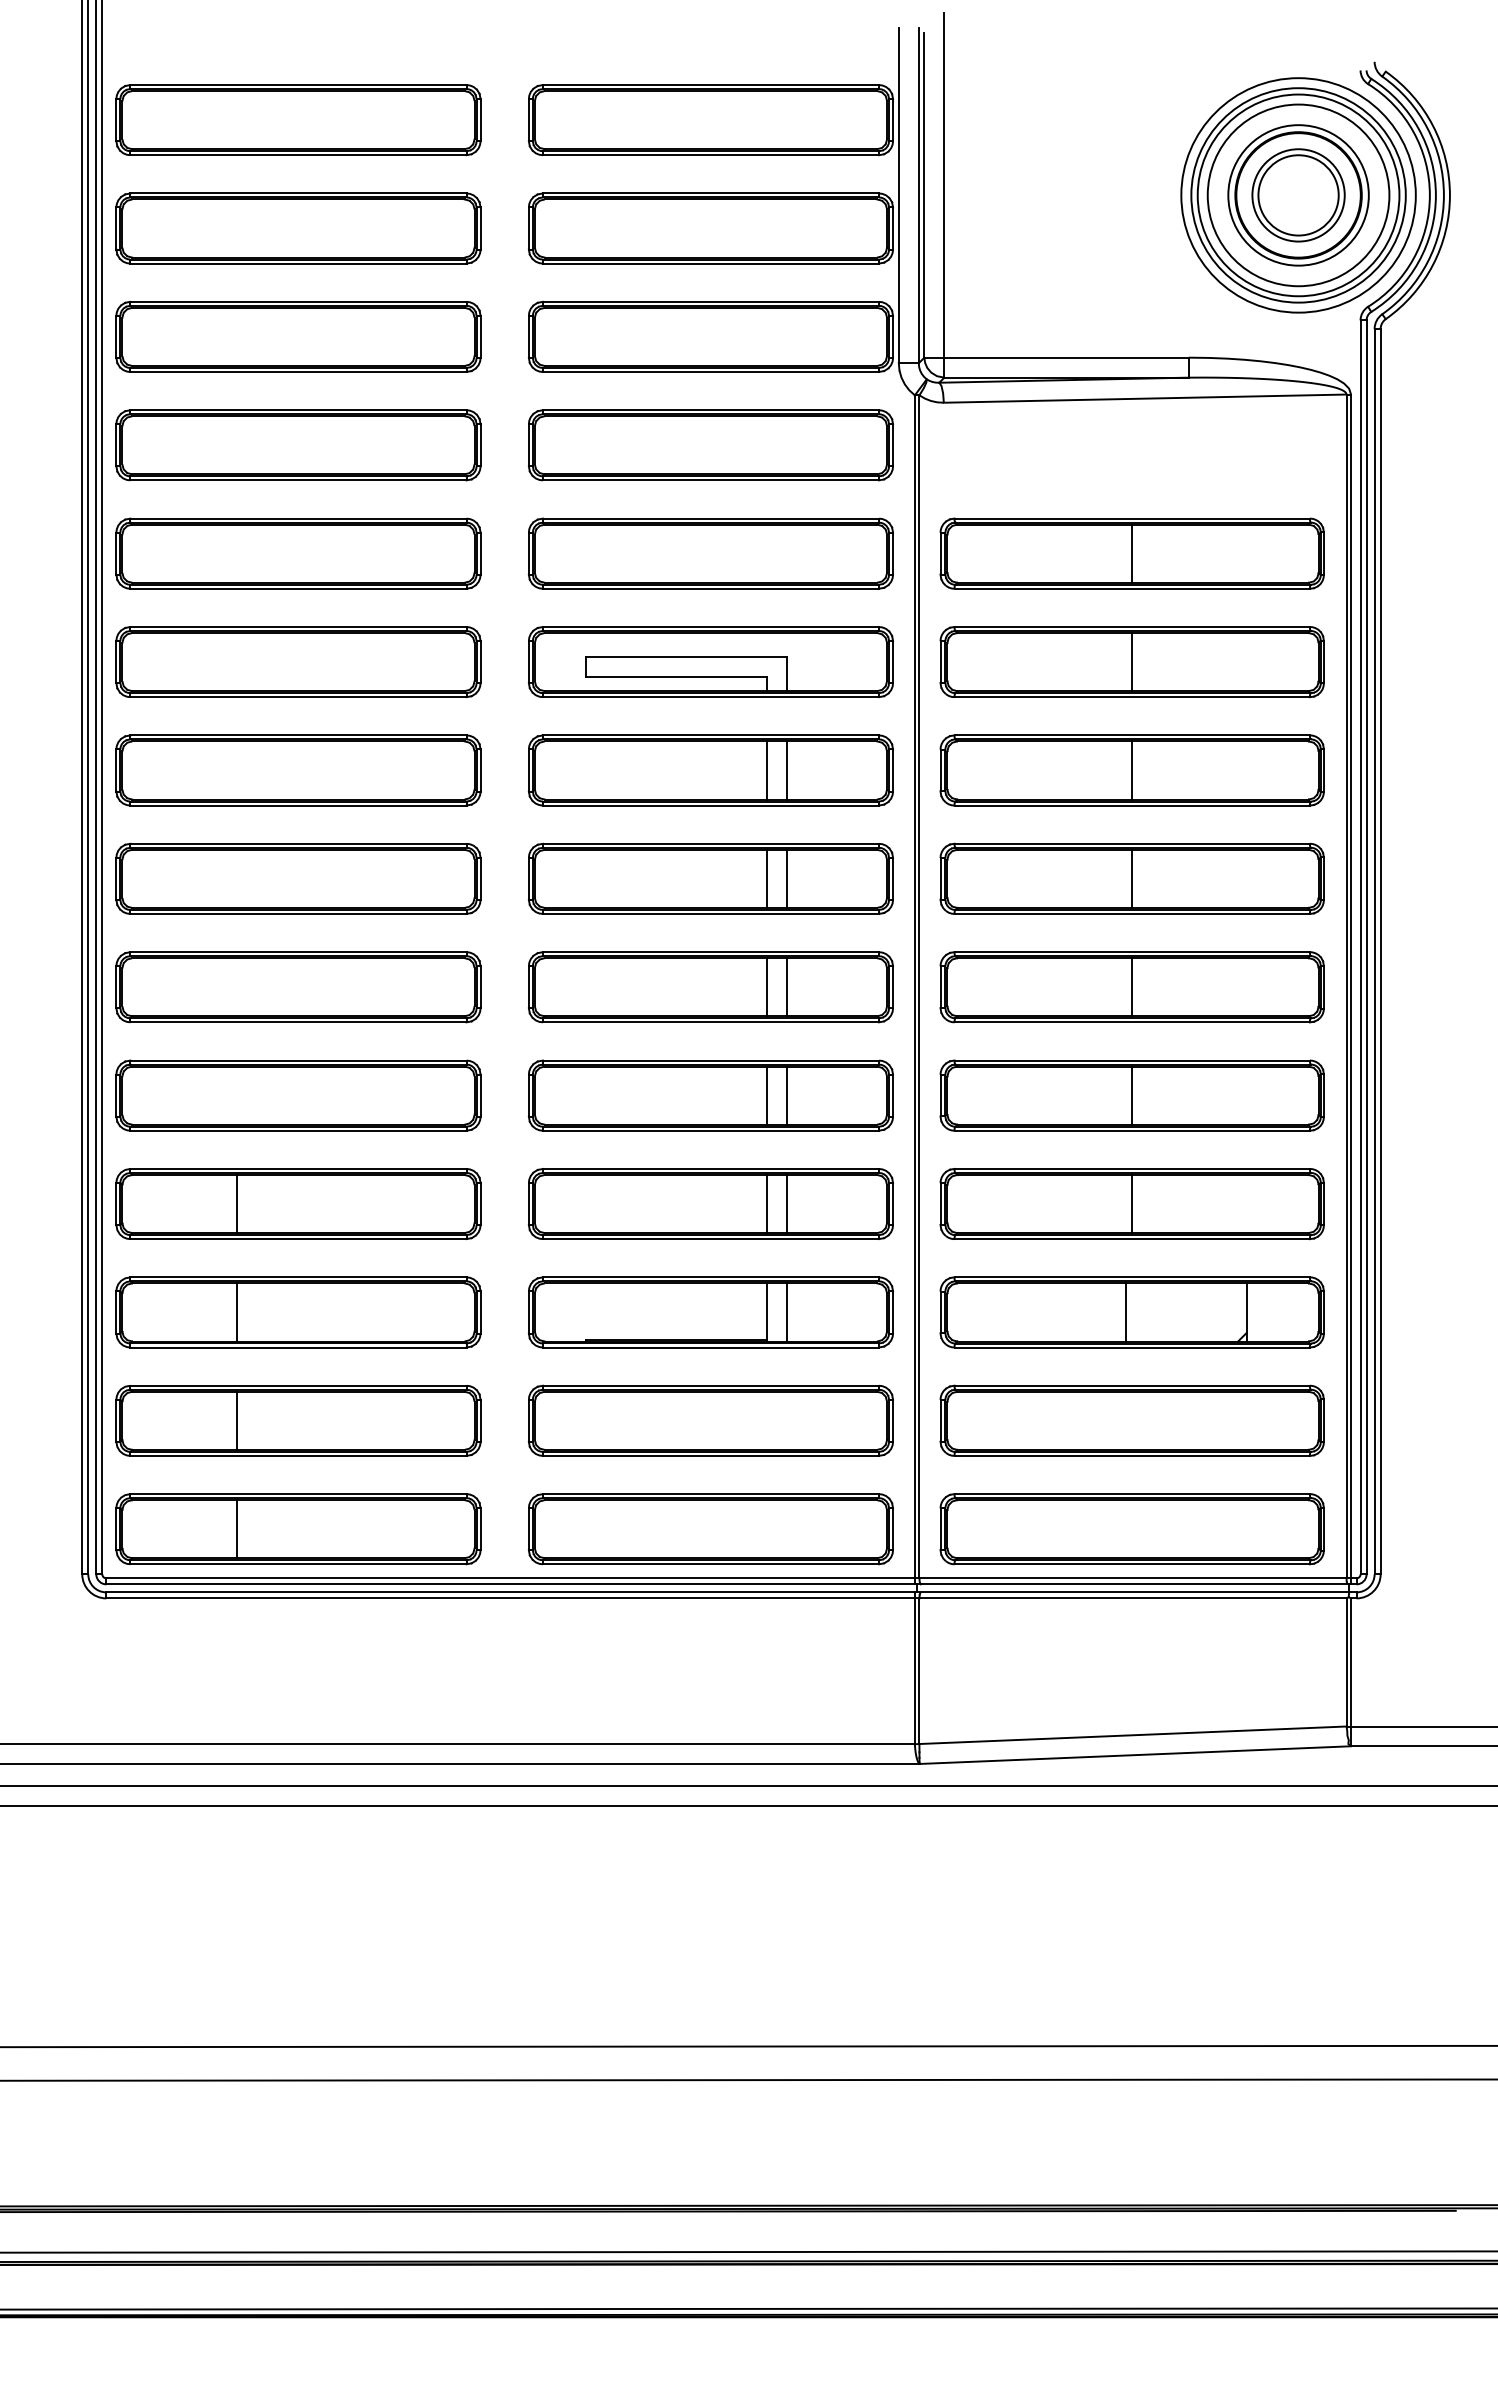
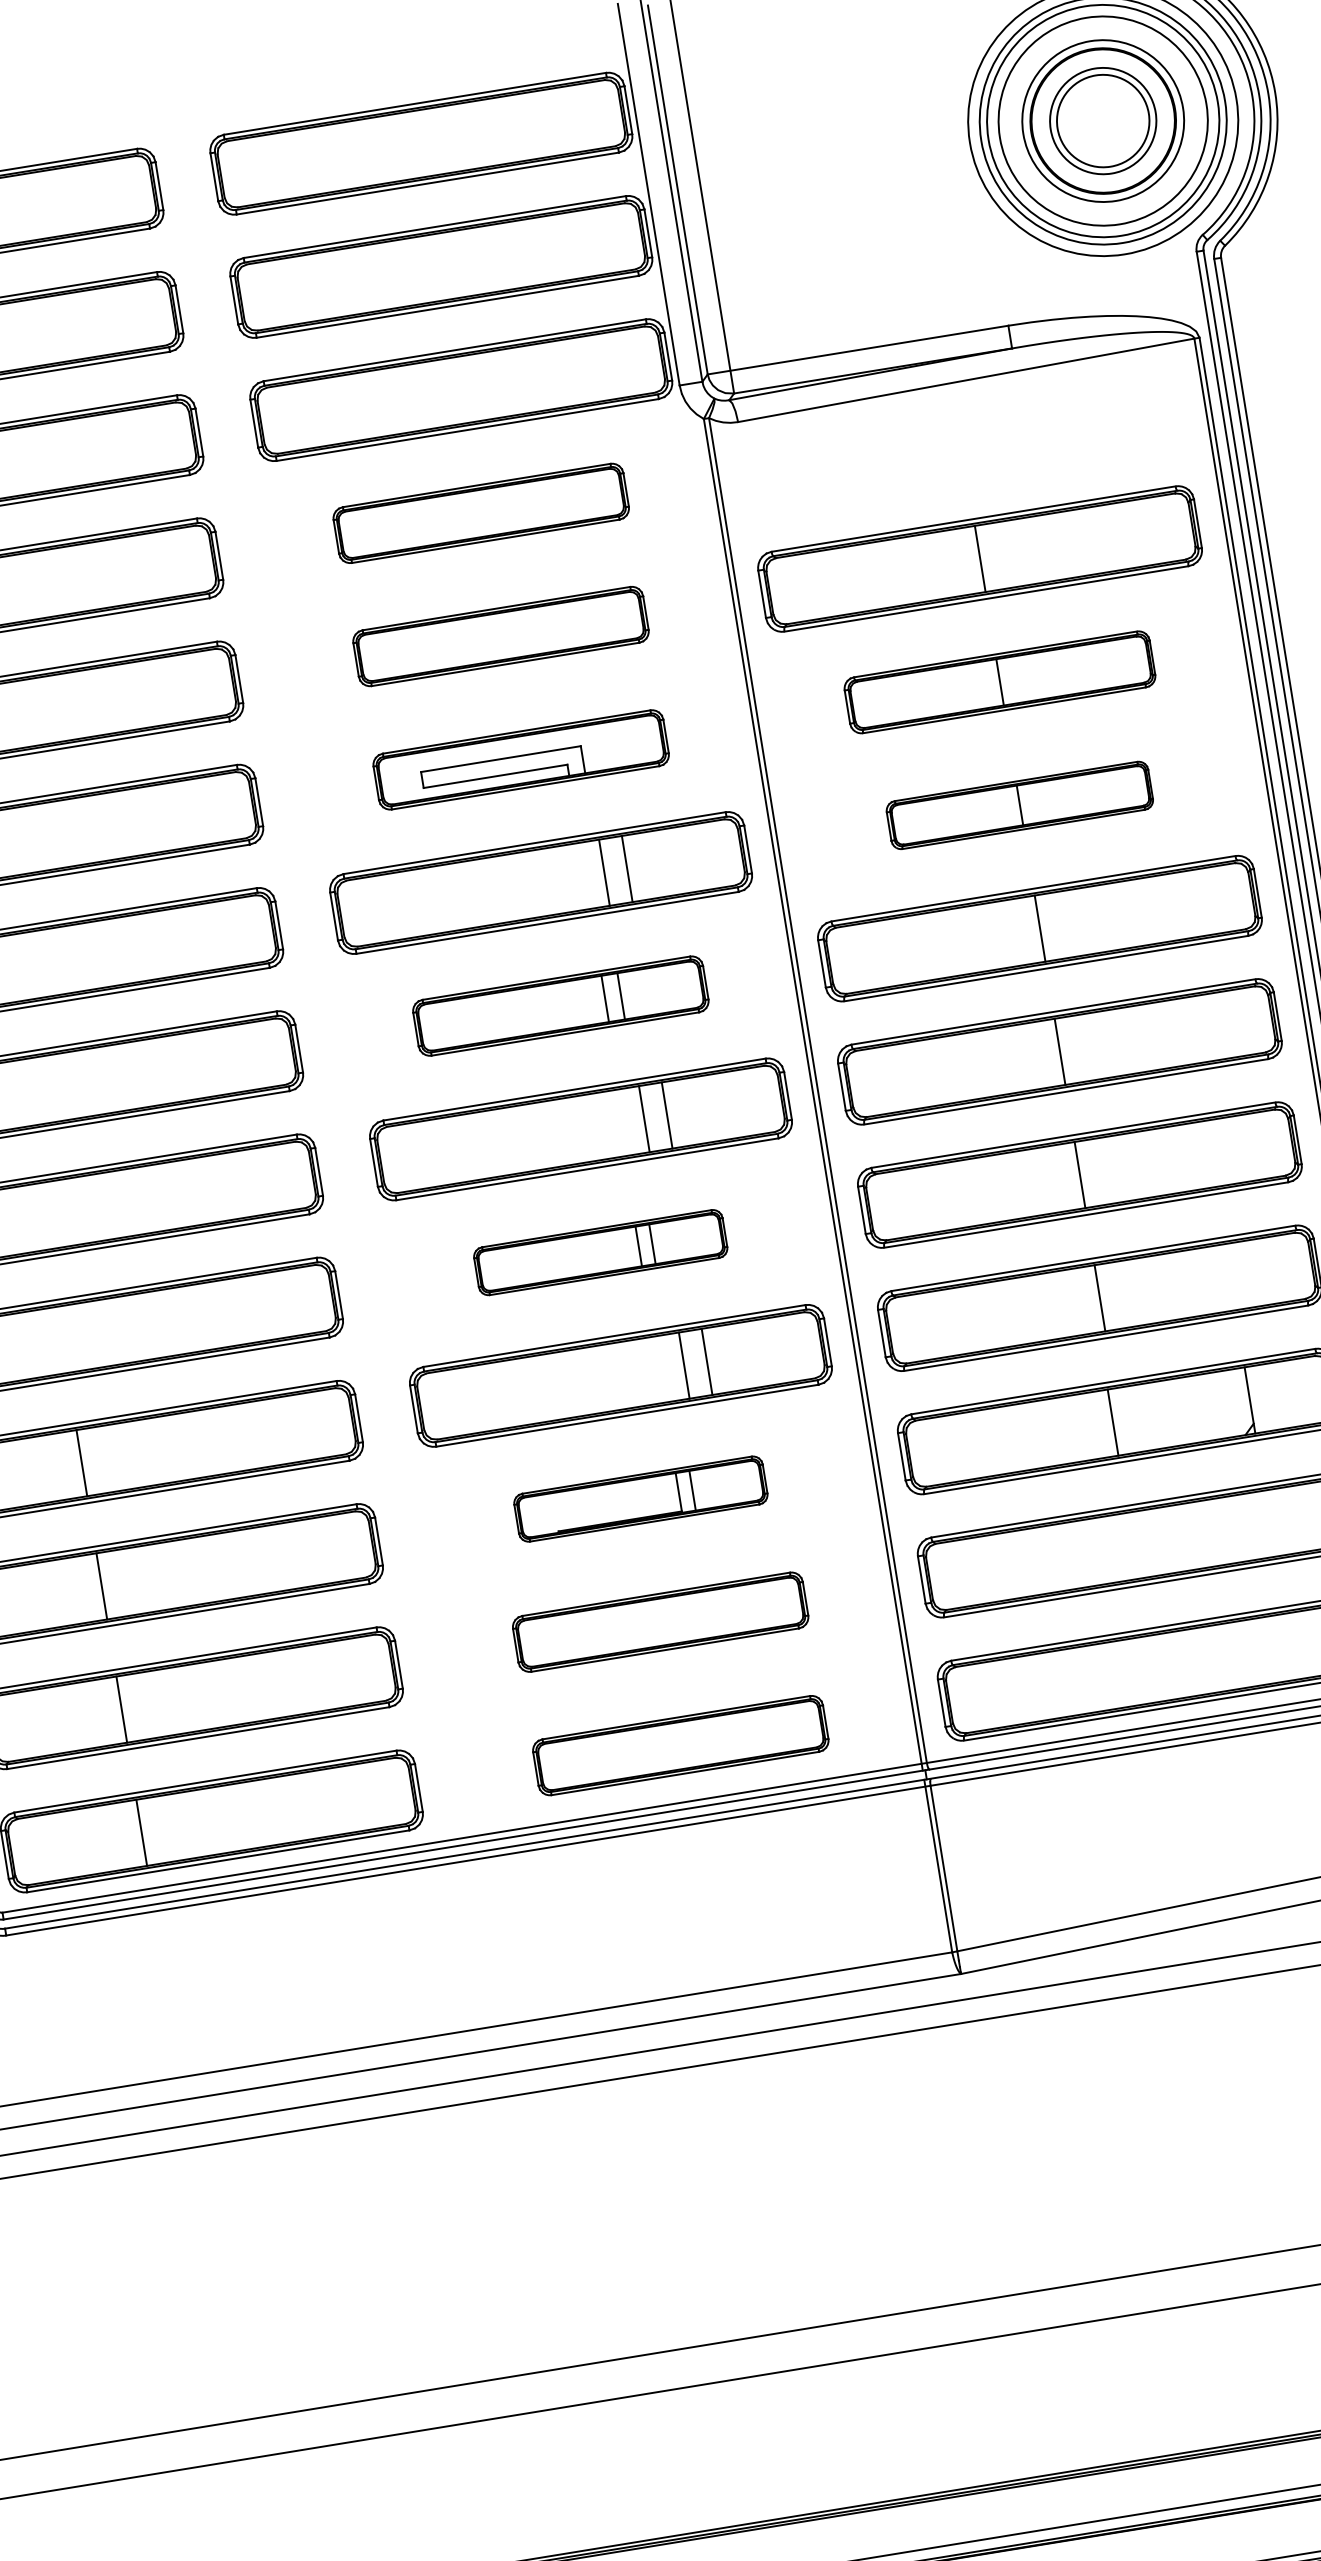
part: (710, 445) -> (480, 513), size x0.7
part: (710, 553) -> (500, 636), size x0.7
part: (710, 662) -> (520, 760), size x0.7
part: (1131, 662) -> (999, 682), size x0.7
part: (1131, 770) -> (1019, 805), size x0.6
part: (710, 878) -> (560, 1005), size x0.7
part: (710, 1095) -> (600, 1252), size x0.6
part: (710, 1312) -> (640, 1499), size x0.6
part: (710, 1420) -> (660, 1622), size x0.7
part: (710, 1529) -> (680, 1745), size x0.7

